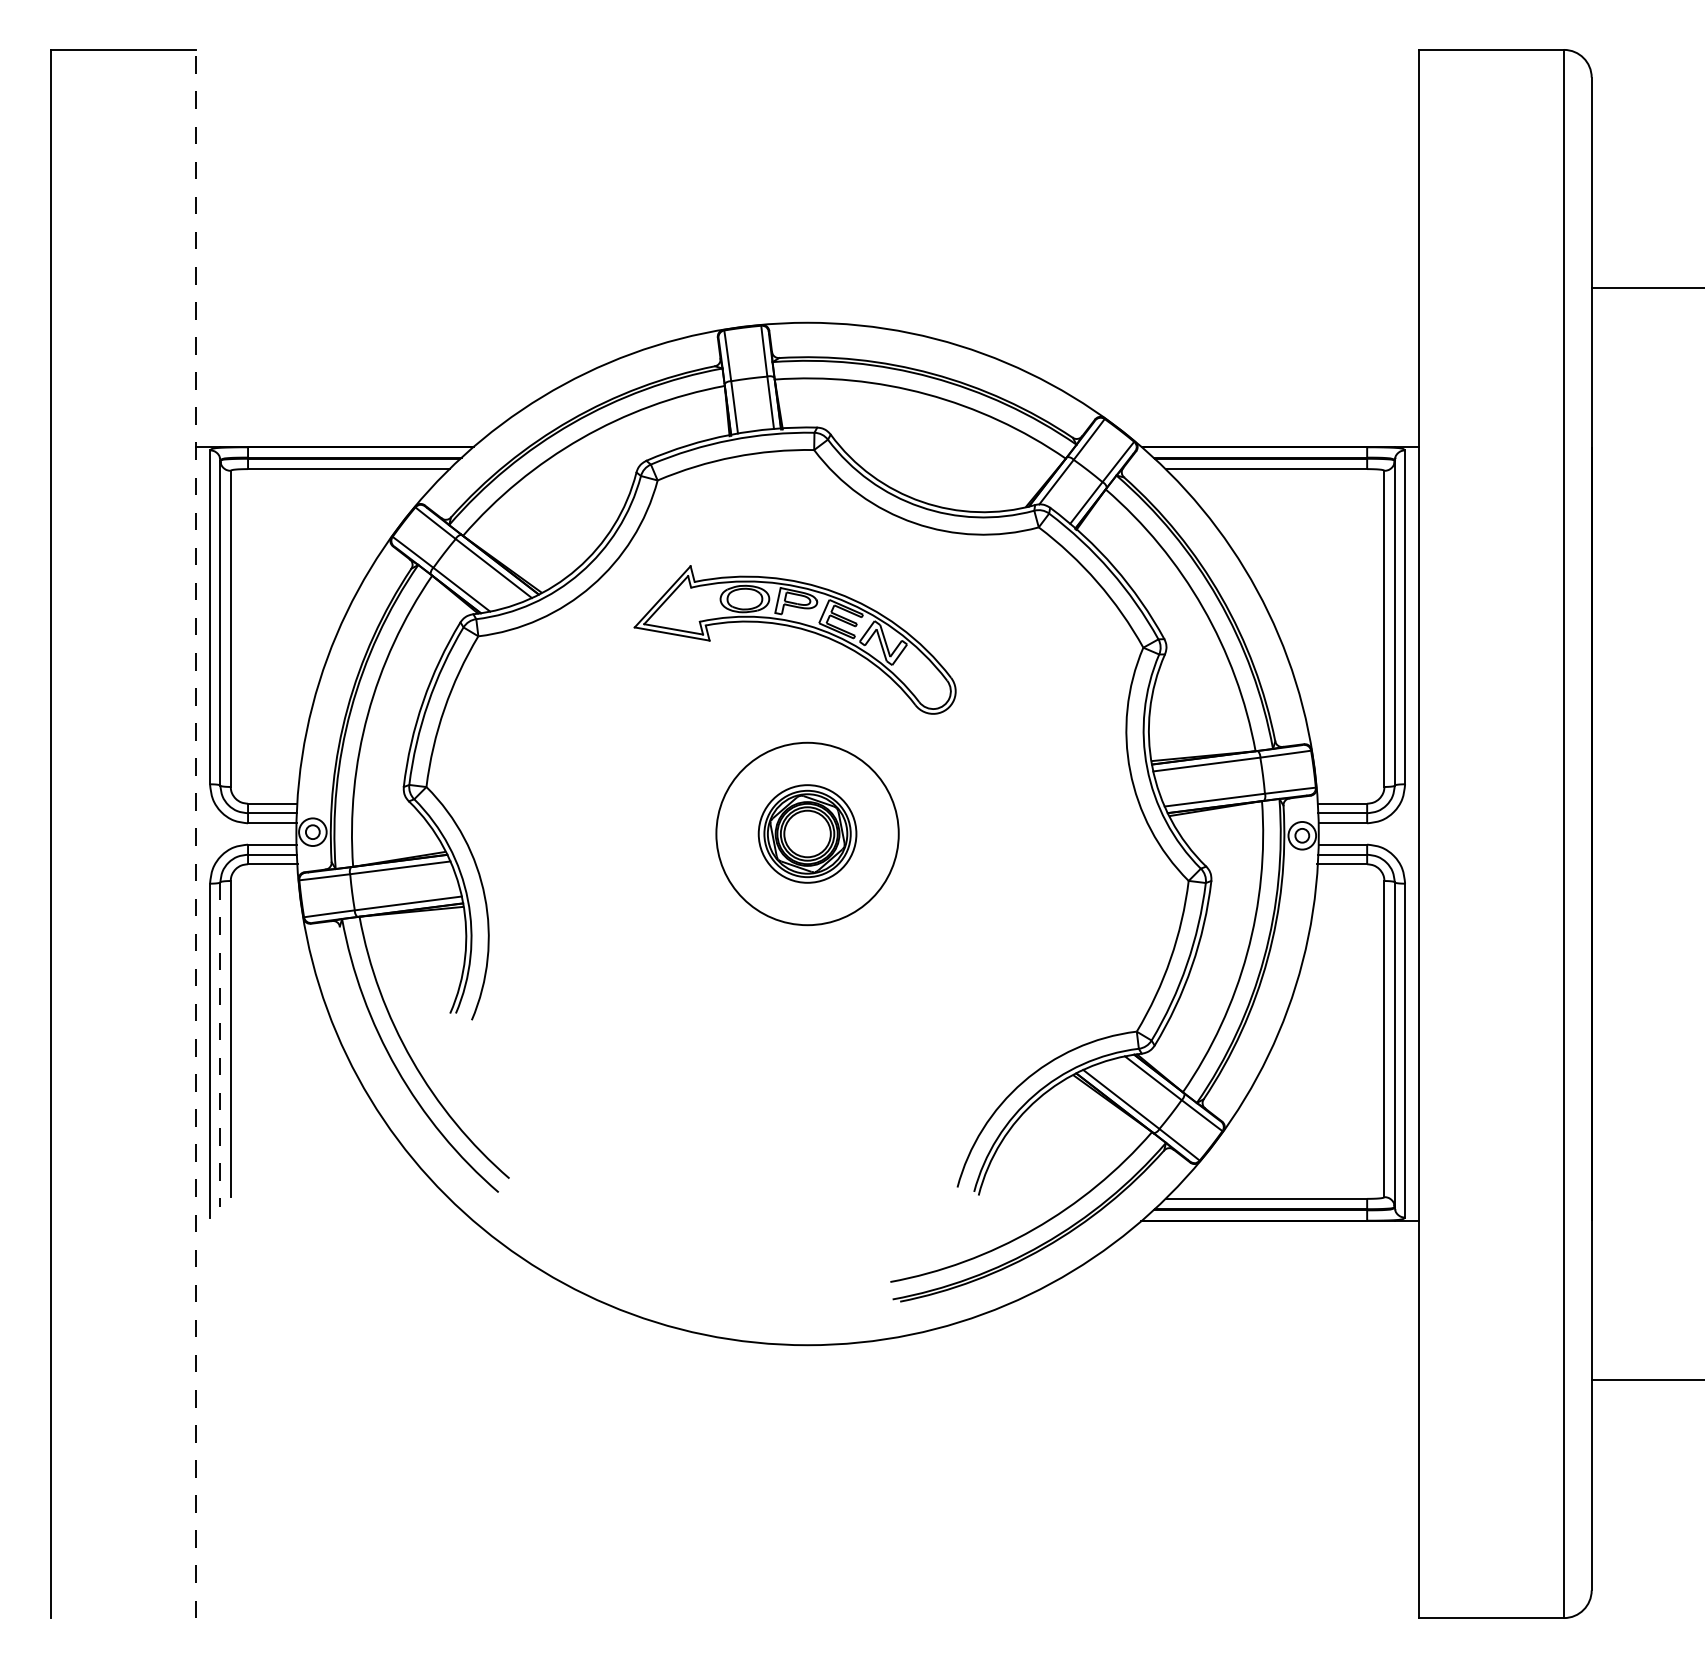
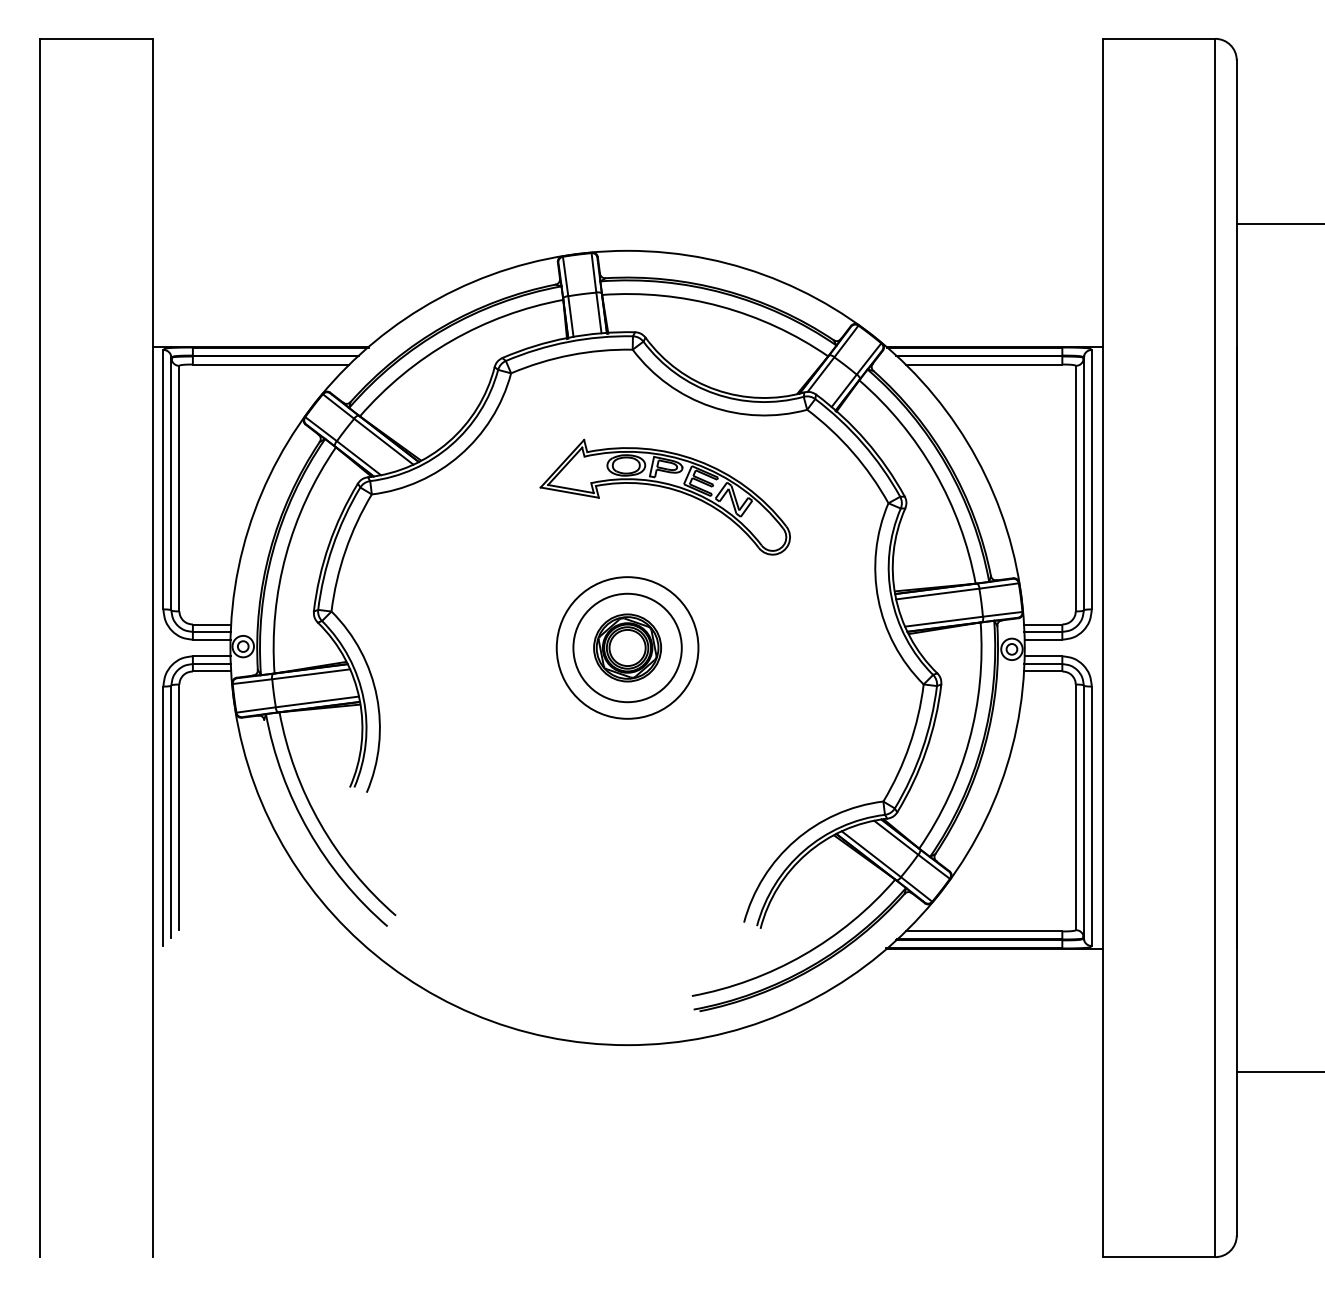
part: (795, 628) -> (665, 488), moved
line: (196, 833) -> (152, 647), dashed -> solid
circle: (807, 833) -> (627, 647), size x1.43
line: (220, 1044) -> (171, 811), dashed -> solid

